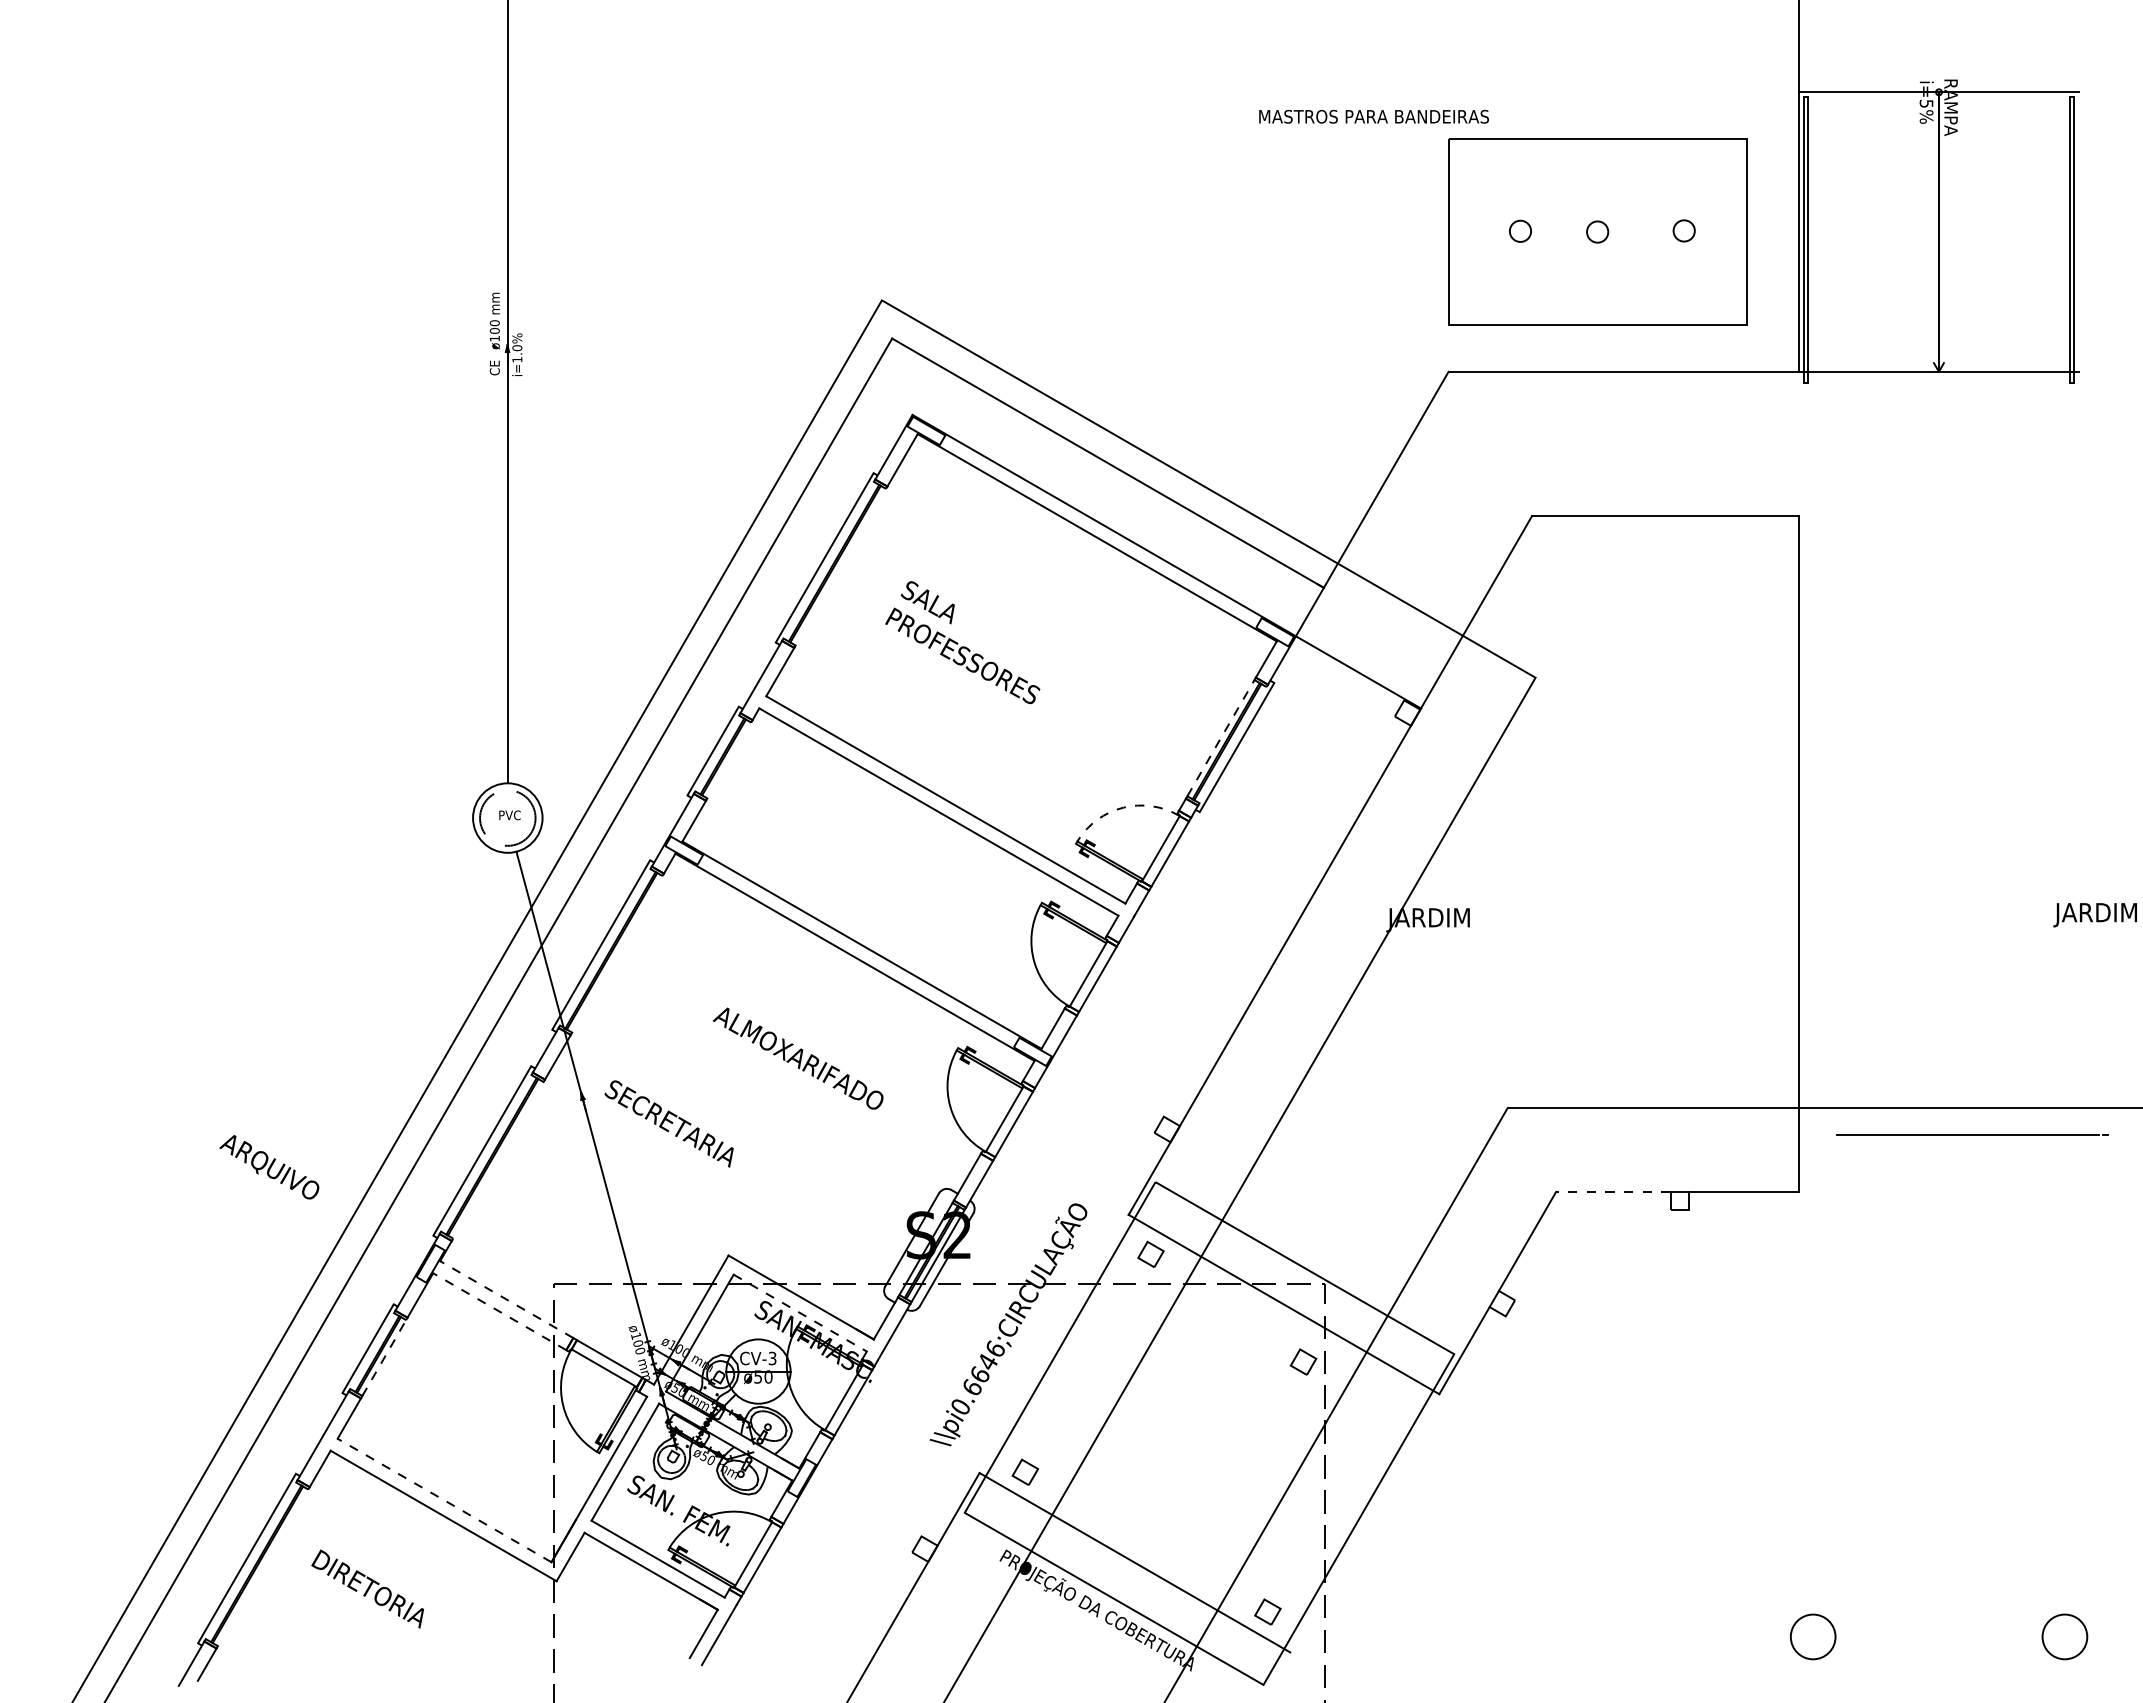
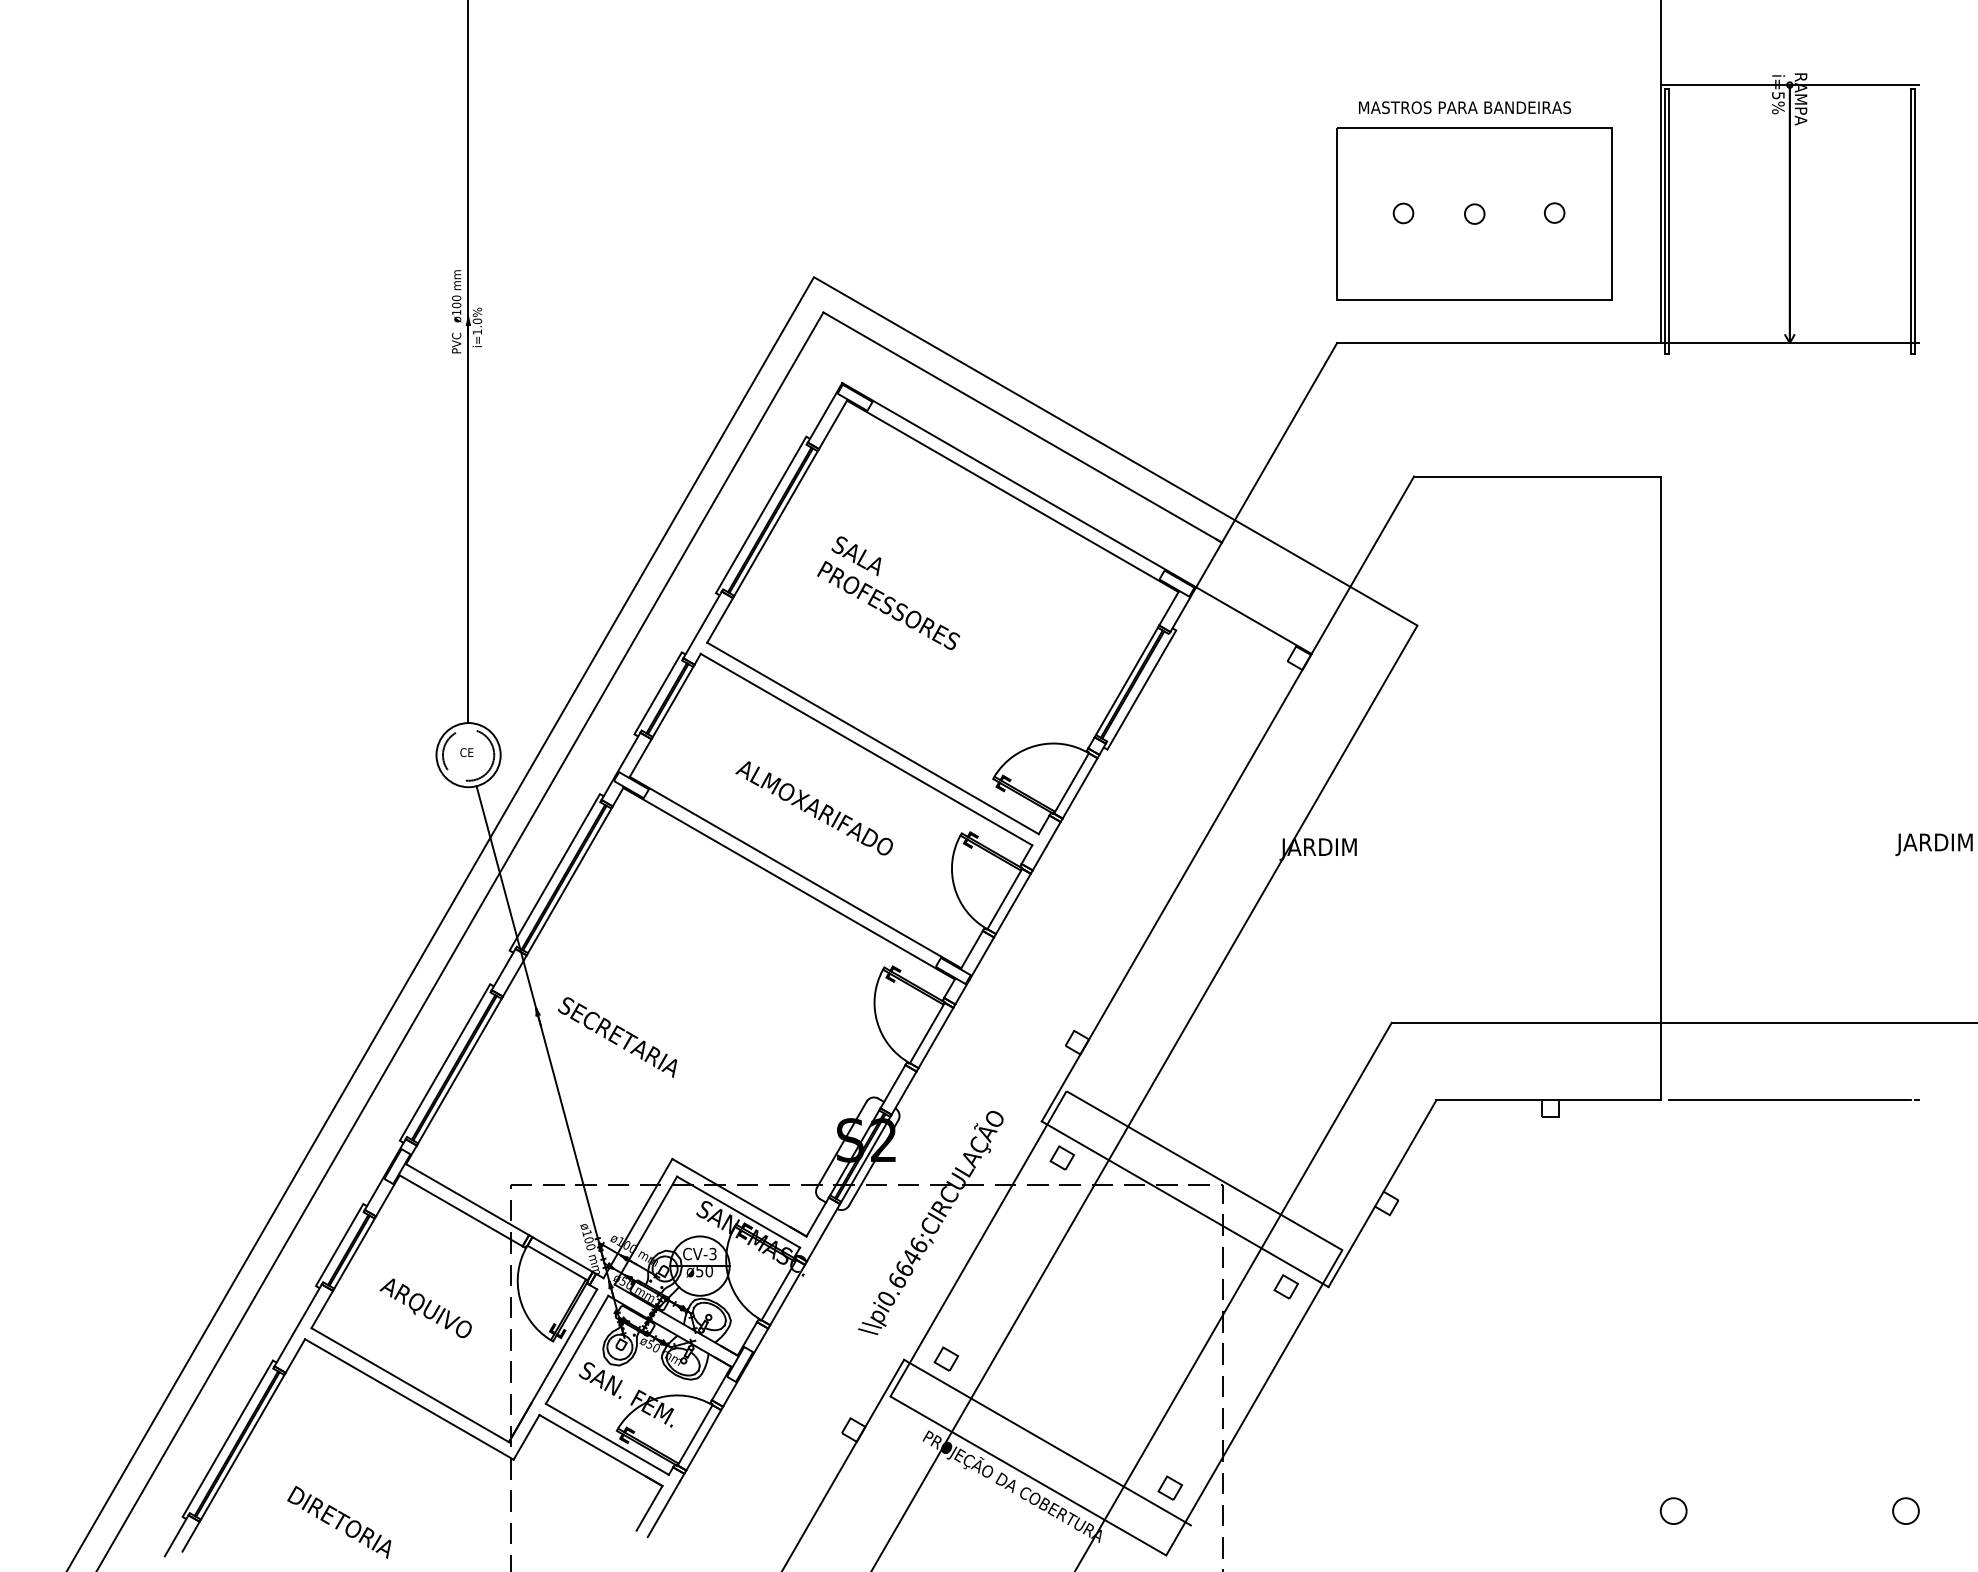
text: (1373, 116) -> (1464, 107), moved
text: (494, 371) -> (456, 342), CE -> PVC
line: (840, 566) -> (775, 522), added
line: (1221, 737) -> (1127, 680), dashed -> solid
line: (729, 760) -> (673, 701), added
arc: (1123, 807) -> (1037, 745), dashed -> solid
text: (509, 815) -> (470, 752), PVC -> CE
line: (617, 954) -> (569, 881), added
text: (797, 1058) -> (813, 808), moved
line: (1972, 1134) -> (1794, 1099), moved
line: (498, 1160) -> (460, 1071), added
text: (269, 1167) -> (425, 1308), moved
line: (1612, 1191) -> (1488, 1099), dashed -> solid
line: (506, 1299) -> (467, 1199), dashed -> solid
line: (499, 1311) -> (460, 1210), dashed -> solid
line: (800, 1313) -> (738, 1212), dashed -> solid
line: (384, 1358) -> (354, 1254), dashed -> solid
part: (1303, 1361) -> (1286, 1286), moved
line: (444, 1500) -> (410, 1385), dashed -> solid
line: (262, 1567) -> (242, 1447), added
text: (367, 1588) -> (339, 1521), moved
circle: (1813, 1636) -> (1674, 1510), size x0.62
circle: (2064, 1636) -> (1905, 1510), size x0.62

